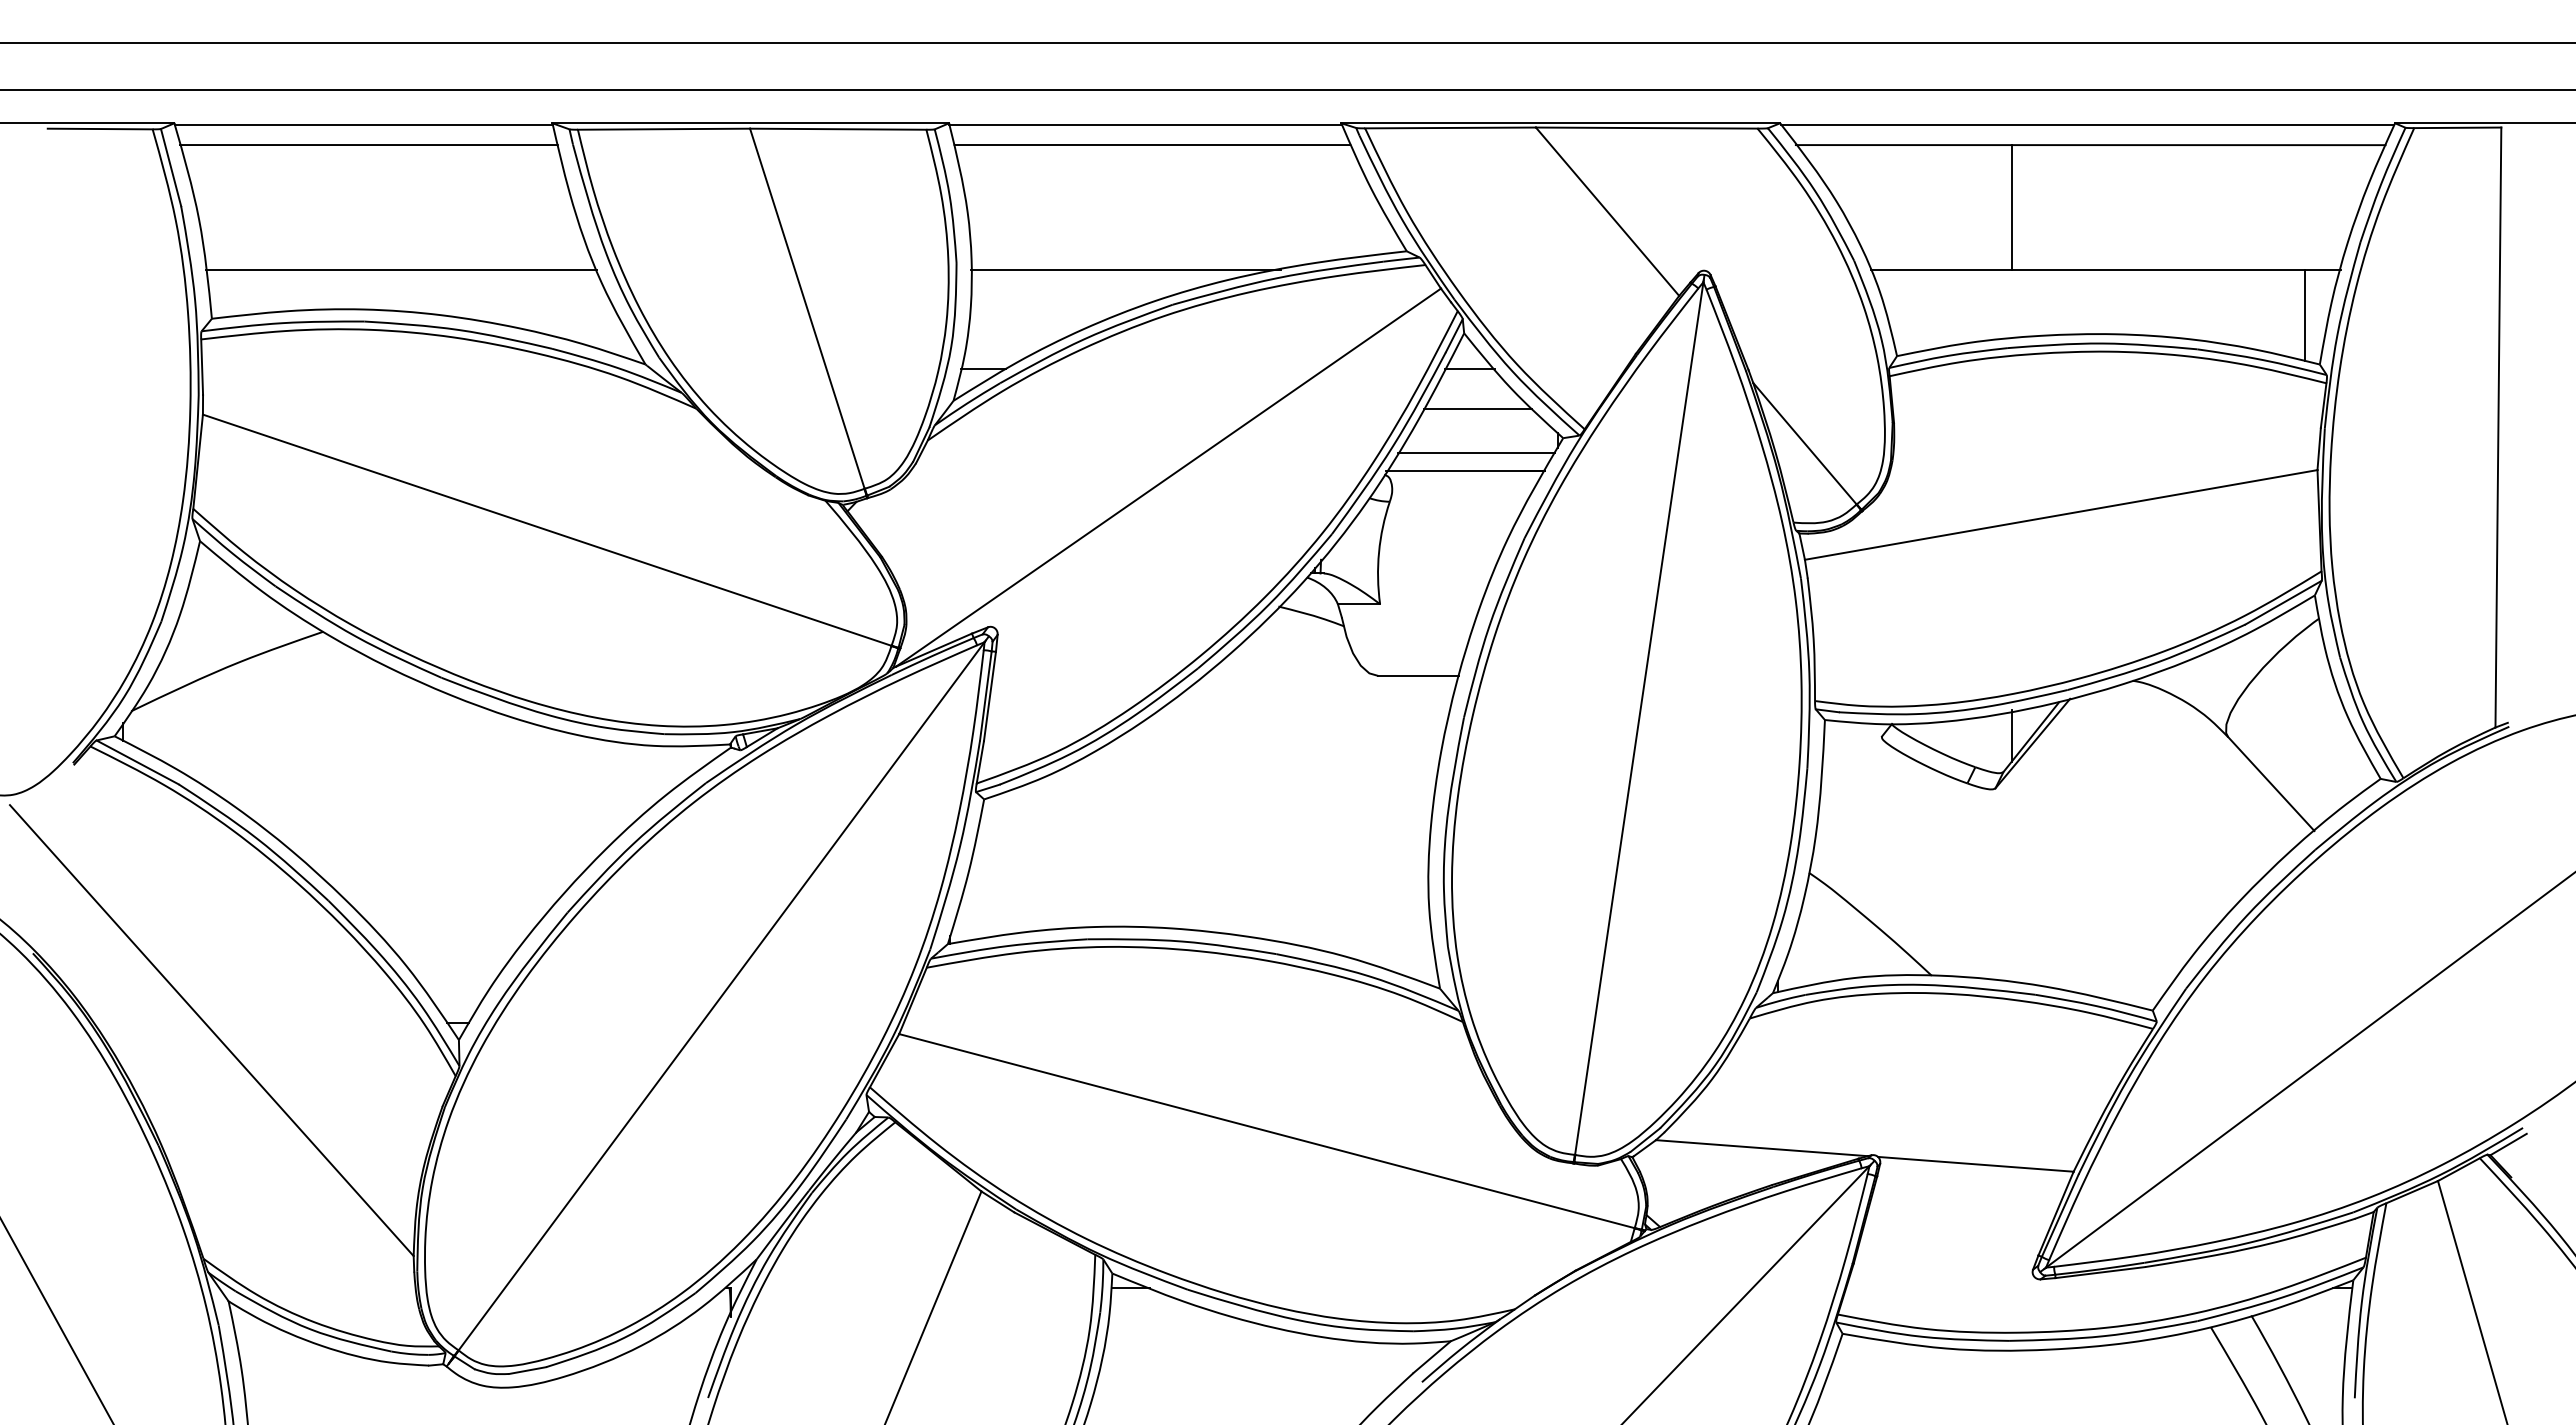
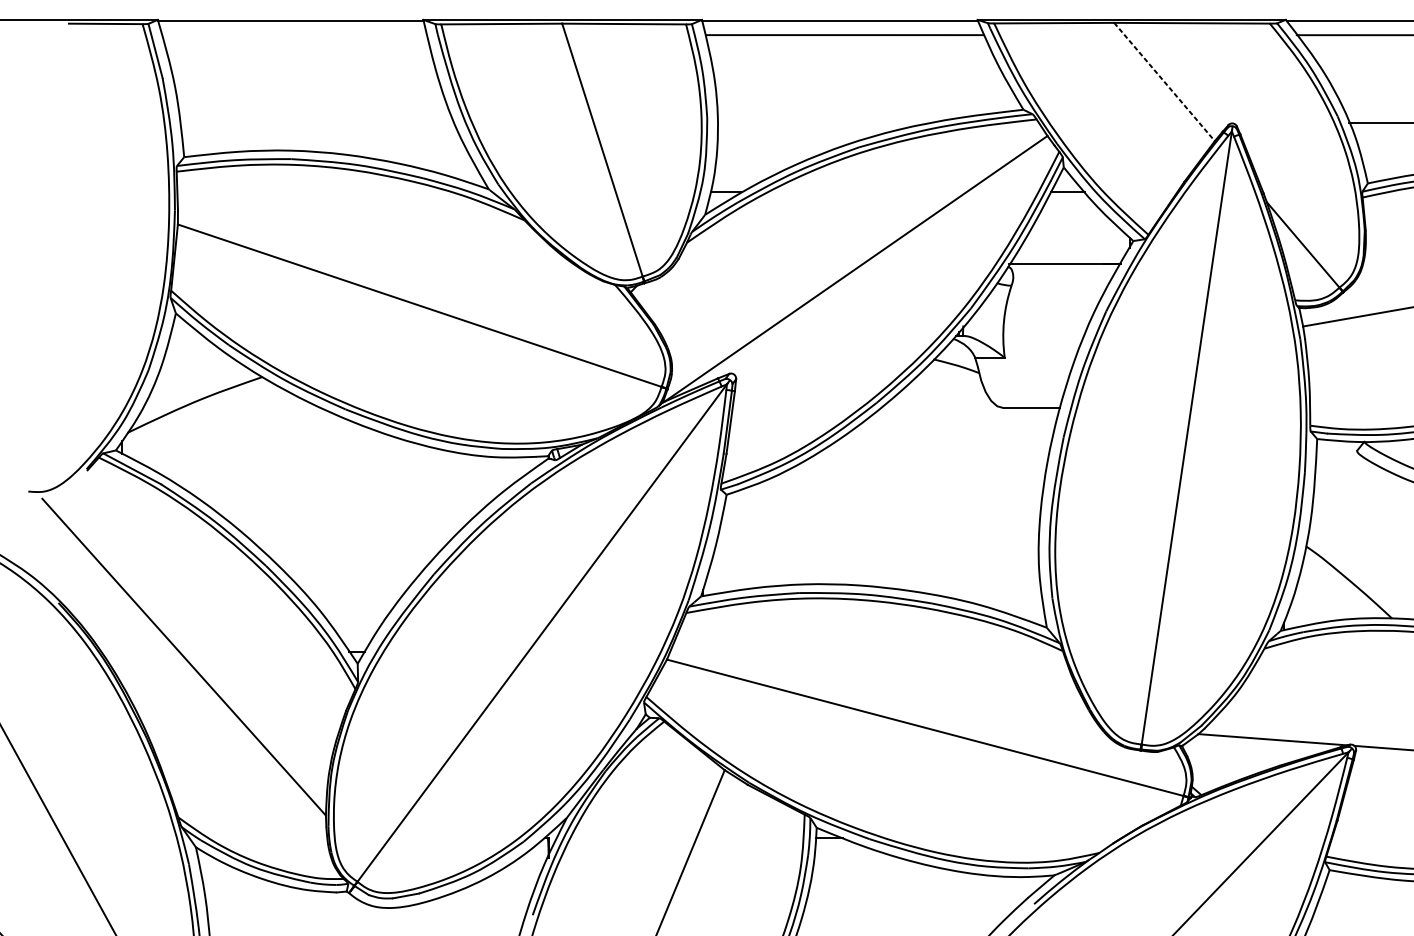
line: (368, 145) -> (294, 35), removed
line: (1607, 211) -> (1164, 81), solid -> dashed
line: (400, 269) -> (316, 122), removed
line: (1126, 269) -> (826, 122), removed
line: (1478, 408) -> (1073, 220), removed
line: (1476, 452) -> (1072, 251), removed

